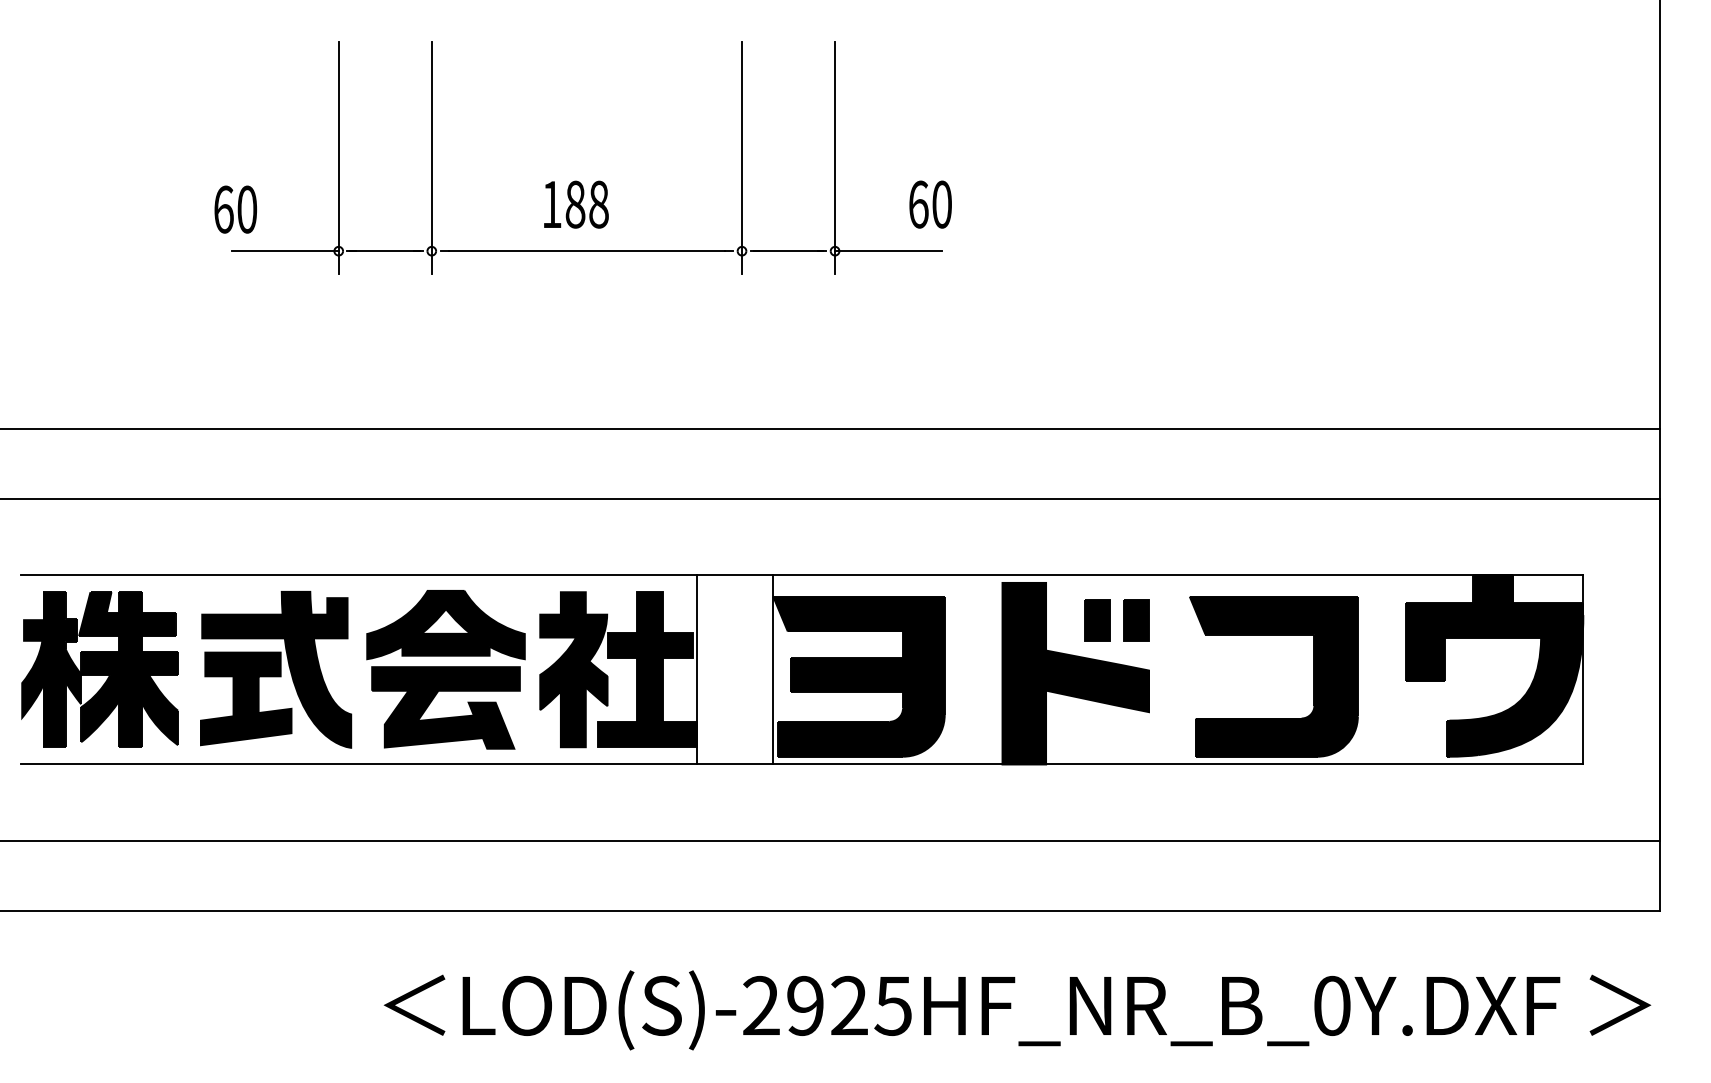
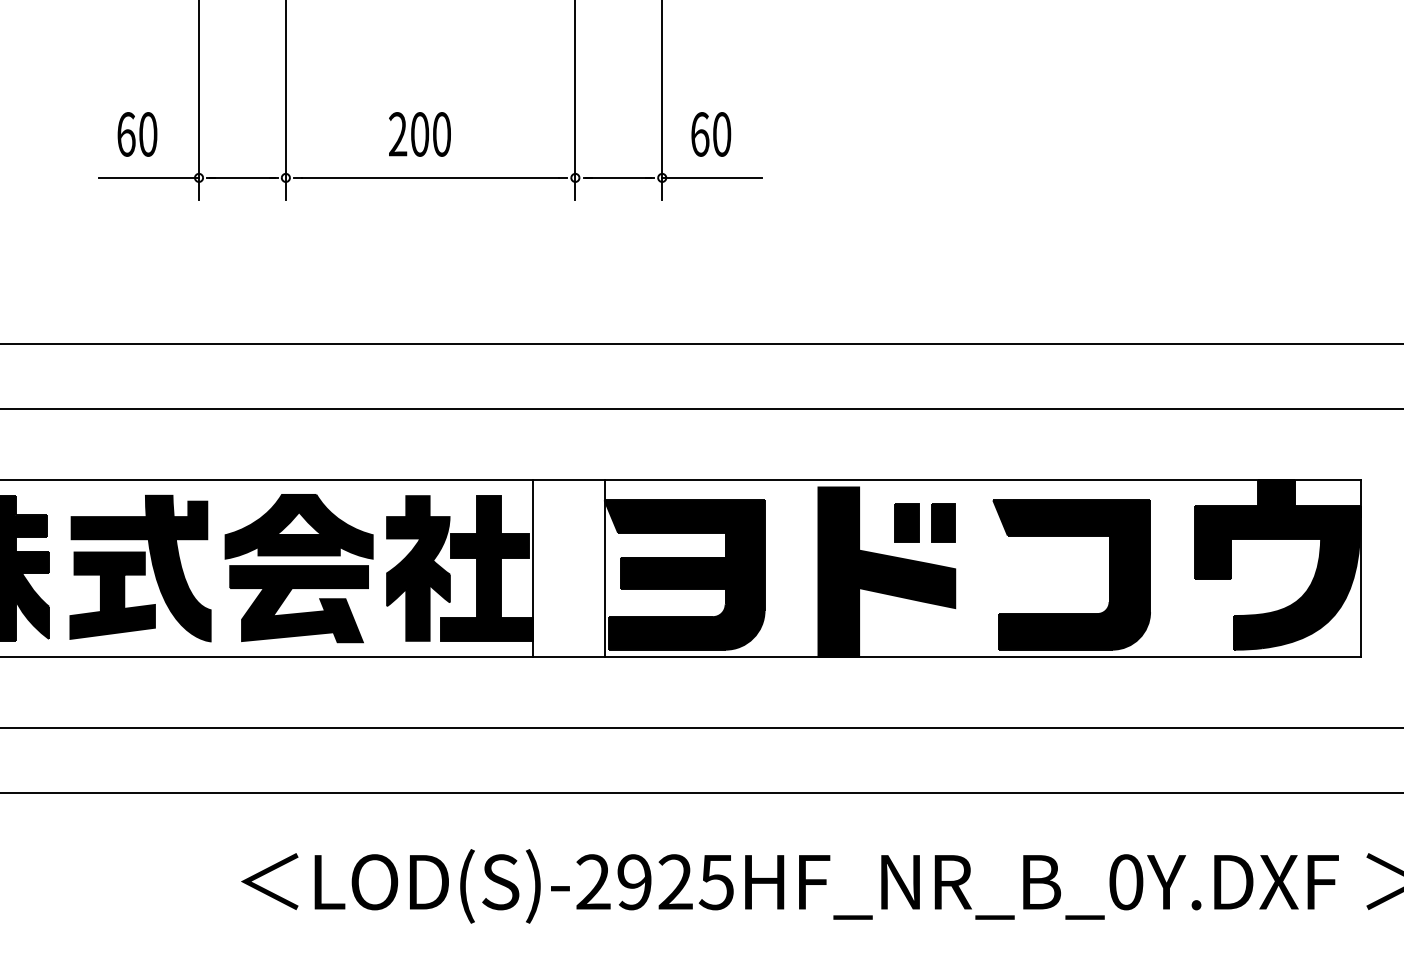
text: (575, 204) -> (419, 134), 188 -> 200
text: (930, 204) -> (711, 134), moved
text: (235, 209) -> (137, 134), moved

